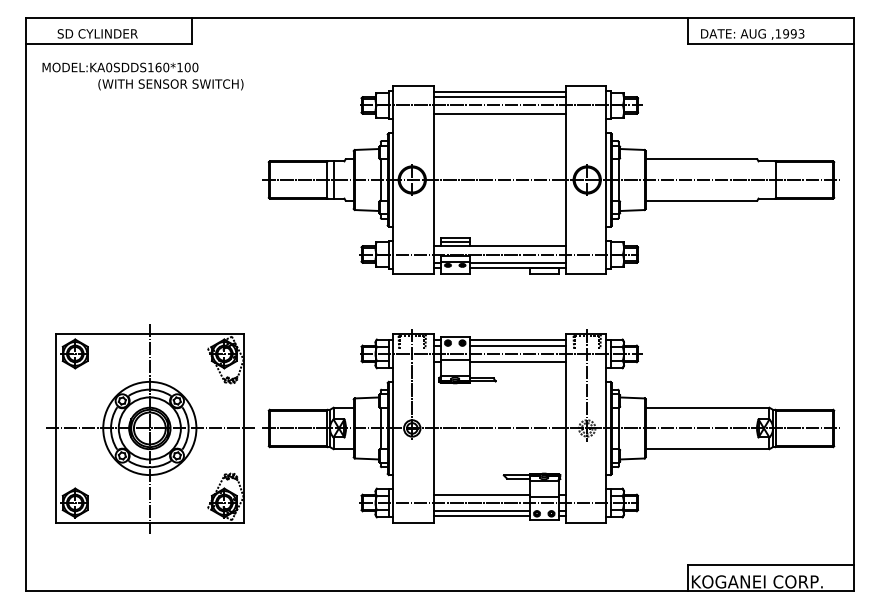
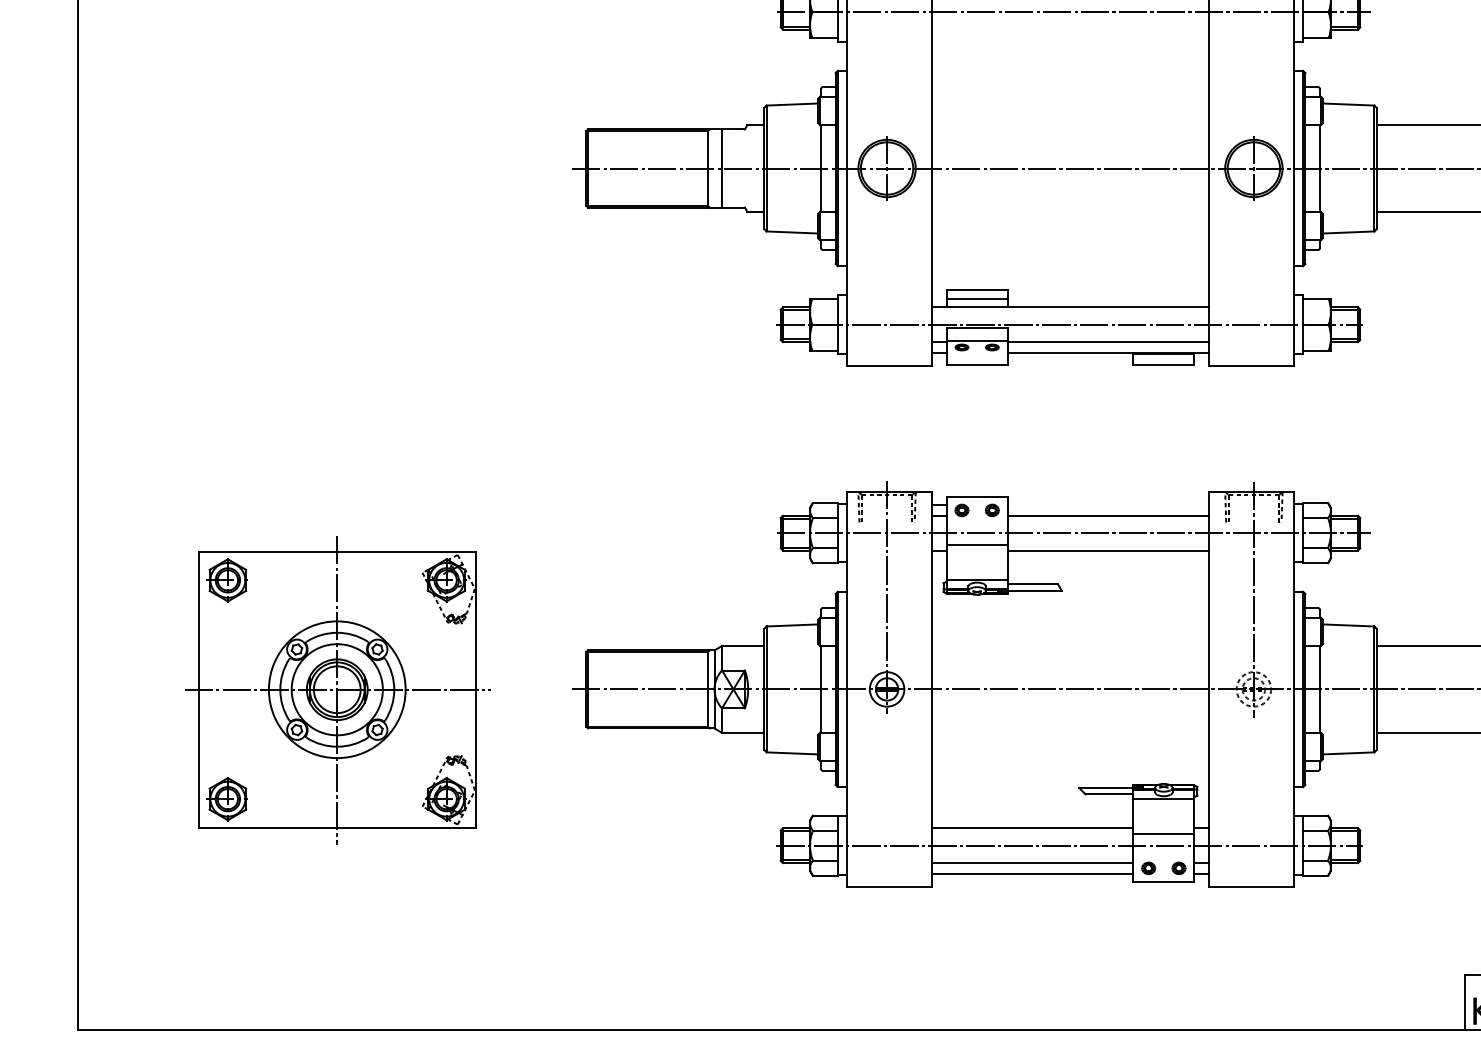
line: (499, 113) -> (1069, 29), removed
line: (517, 340) -> (1107, 504), removed
part: (150, 428) -> (338, 689), size x0.7

